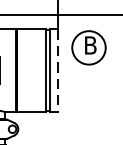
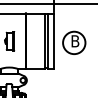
part: (89, 47) -> (74, 42), moved
line: (58, 71) -> (53, 41), dashed -> solid

